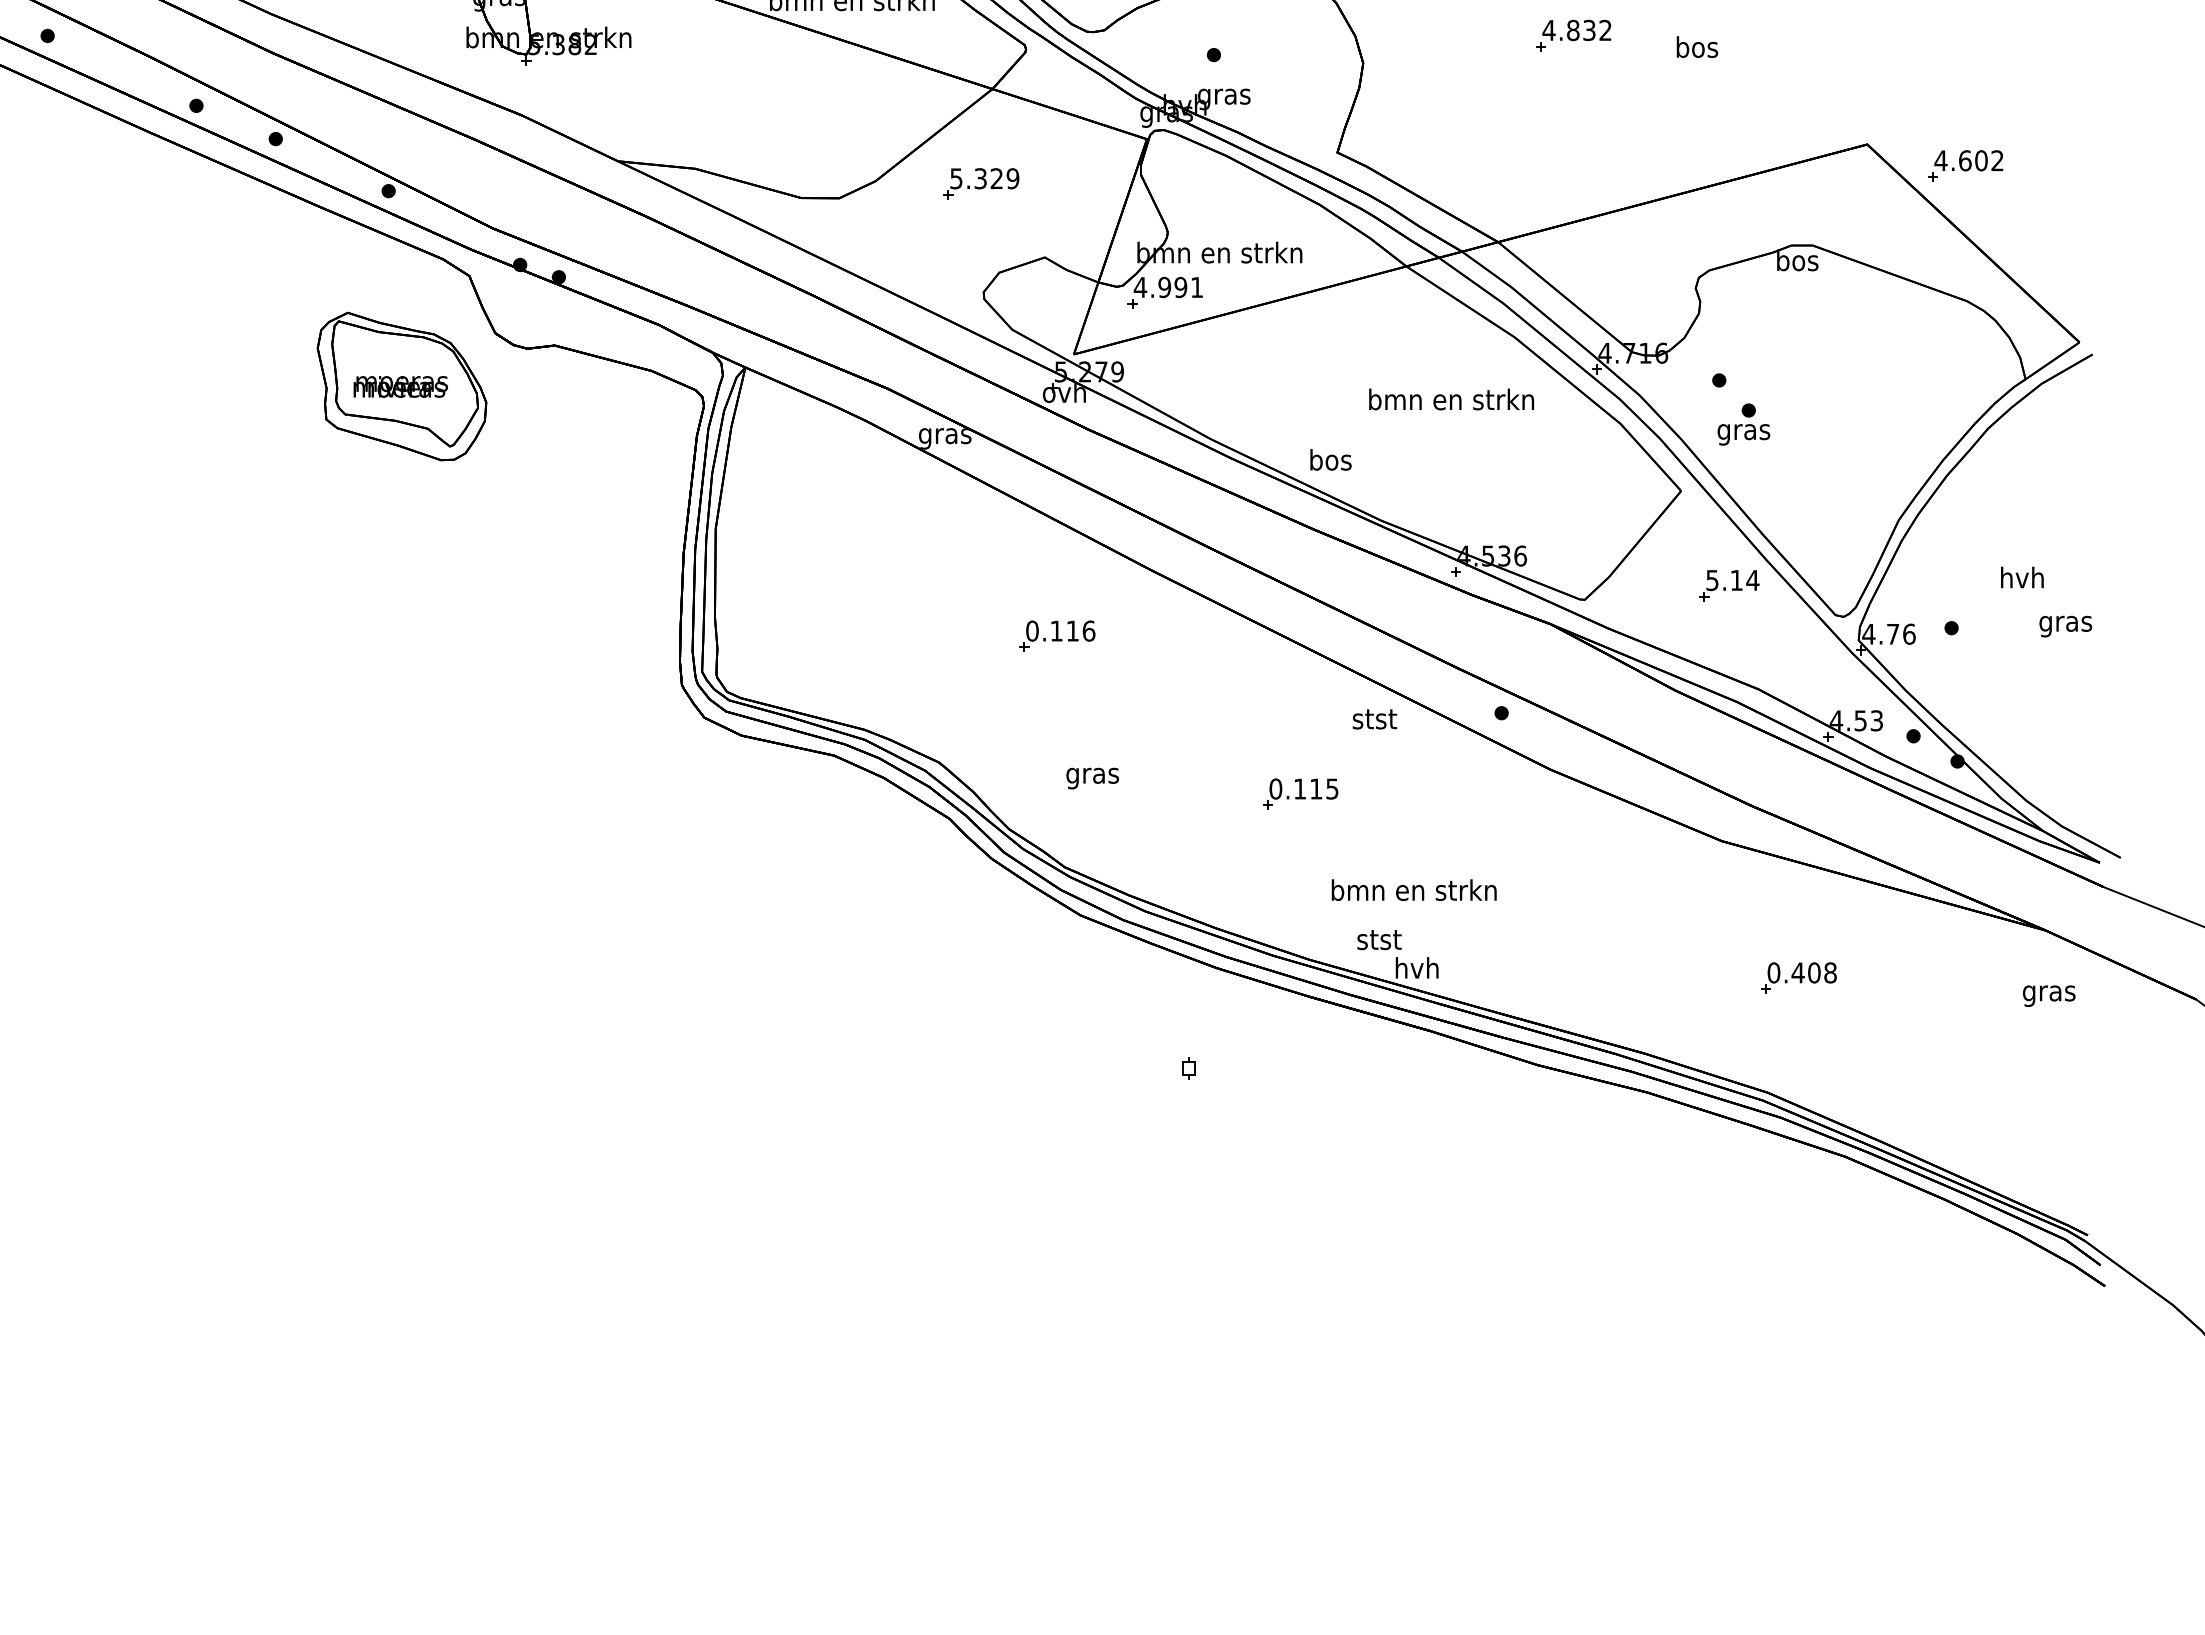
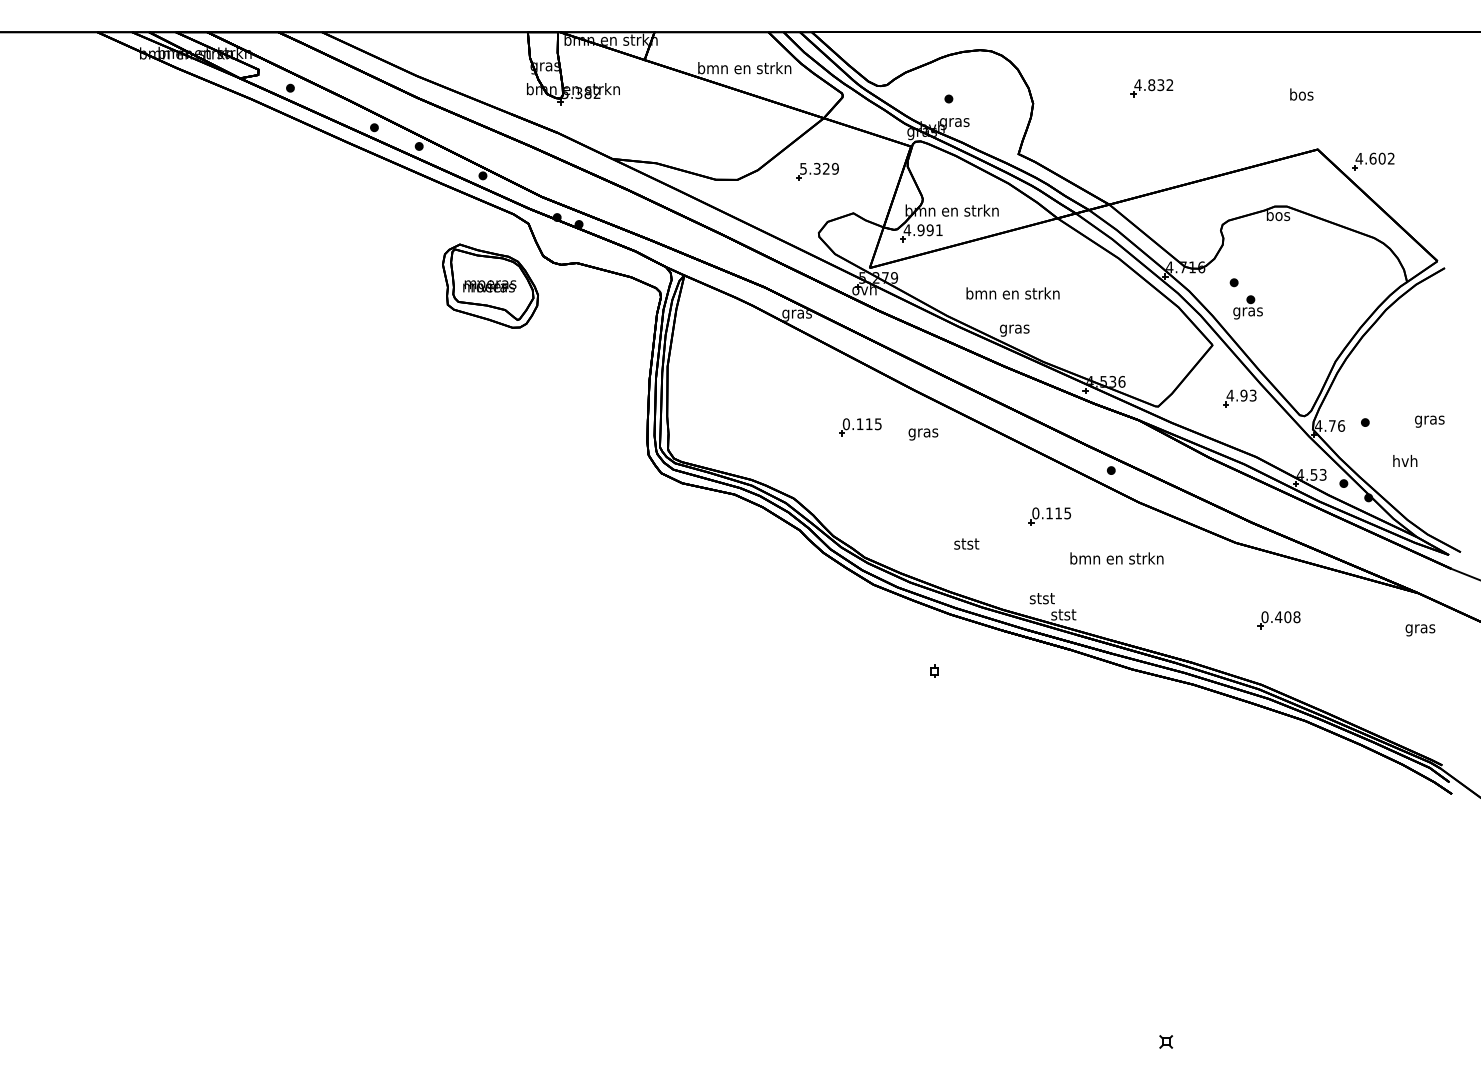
text: (1696, 47) -> (1301, 94), moved
text: (1450, 399) -> (1012, 293), moved
text: (1330, 461) -> (1014, 328), bos -> gras
text: (2022, 576) -> (1405, 460), moved
text: (1732, 580) -> (1241, 395), 5.14 -> 4.93
text: (1087, 631) -> (877, 424), 0.116 -> 0.115
text: (1374, 718) -> (966, 543), moved
text: (1092, 778) -> (923, 434), moved
part: (1300, 794) -> (1049, 516), moved
text: (1413, 890) -> (1116, 558), moved
text: (1416, 968) -> (1063, 614), hvh -> stst

